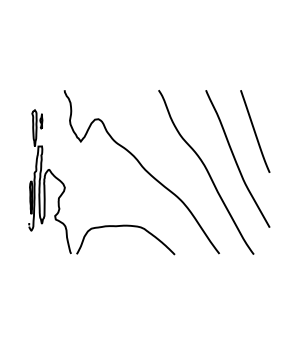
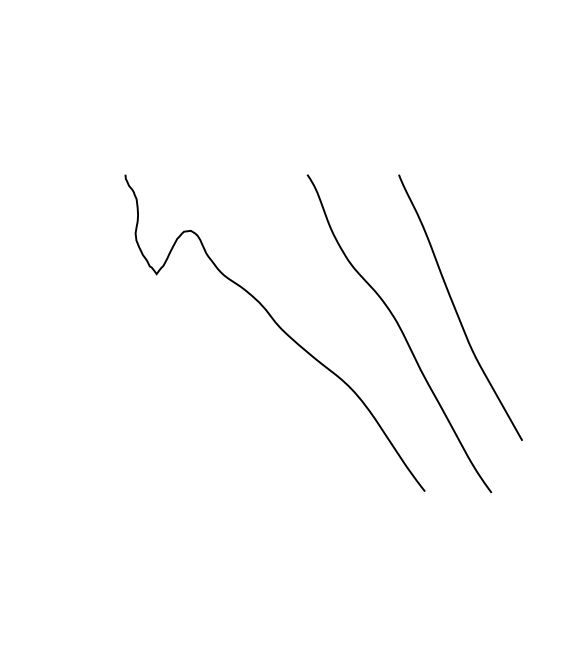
line: (255, 131) -> (494, 254), removed
part: (65, 186) -> (126, 361), removed

